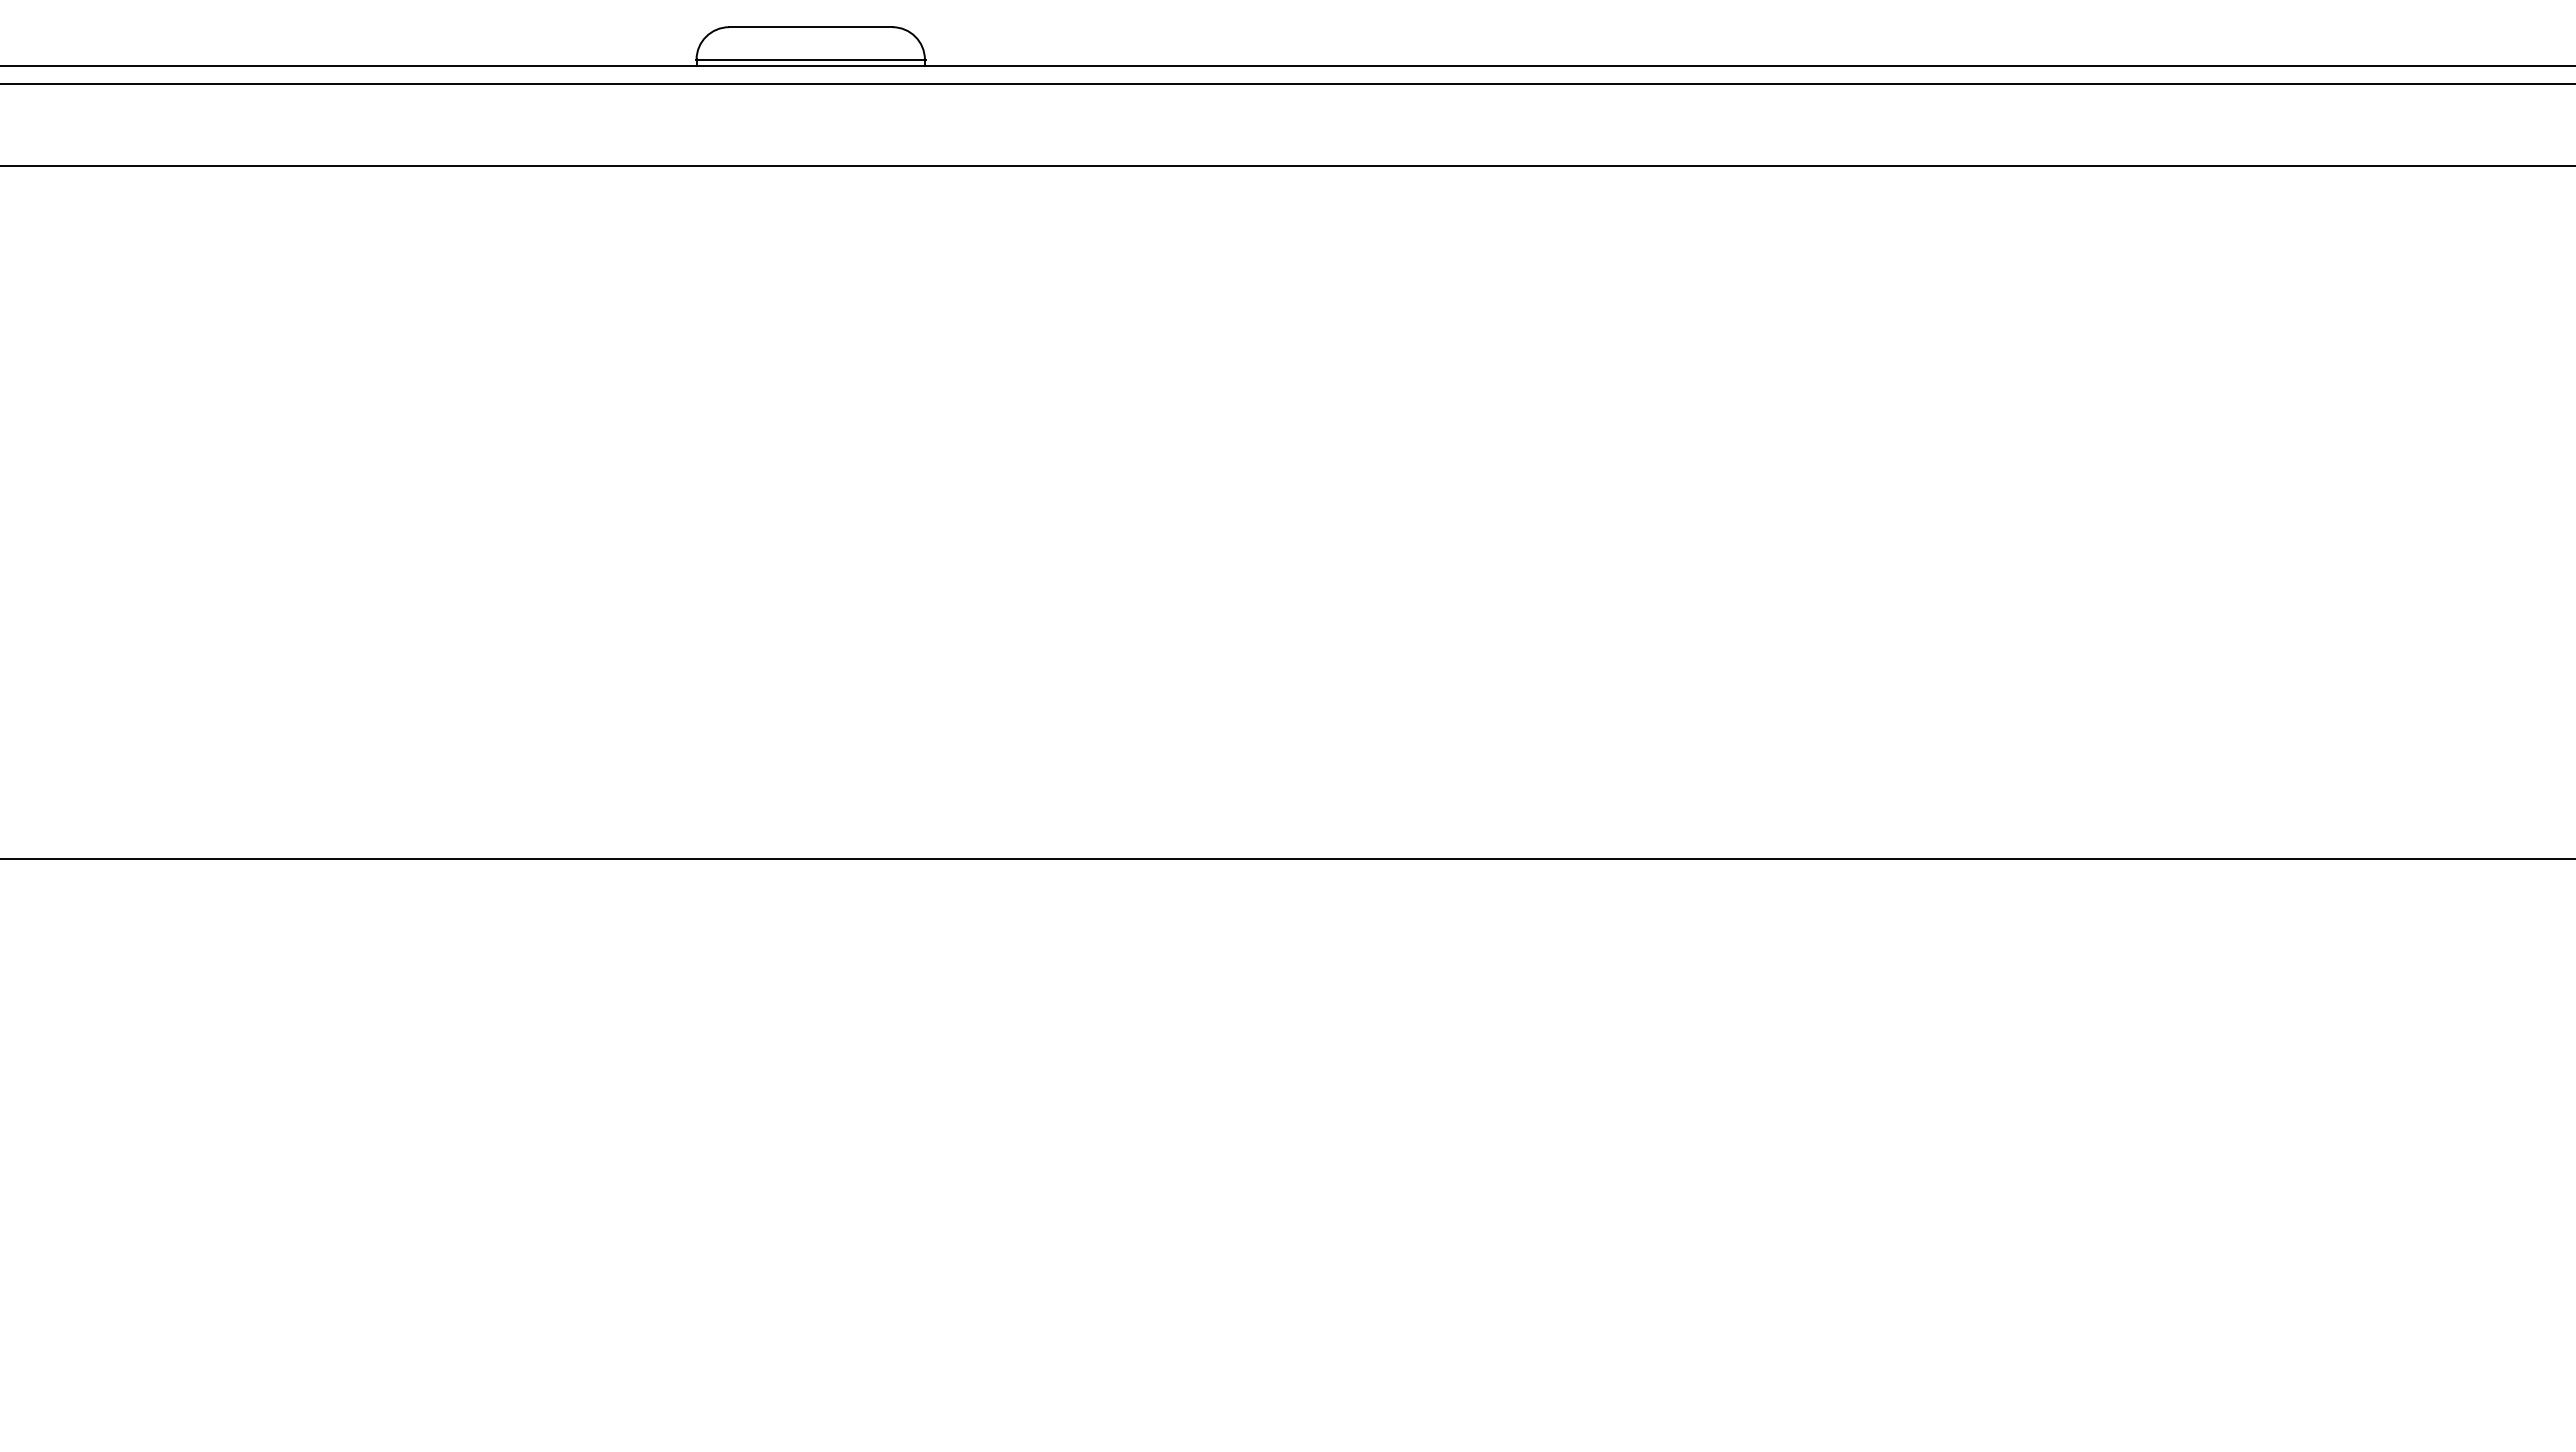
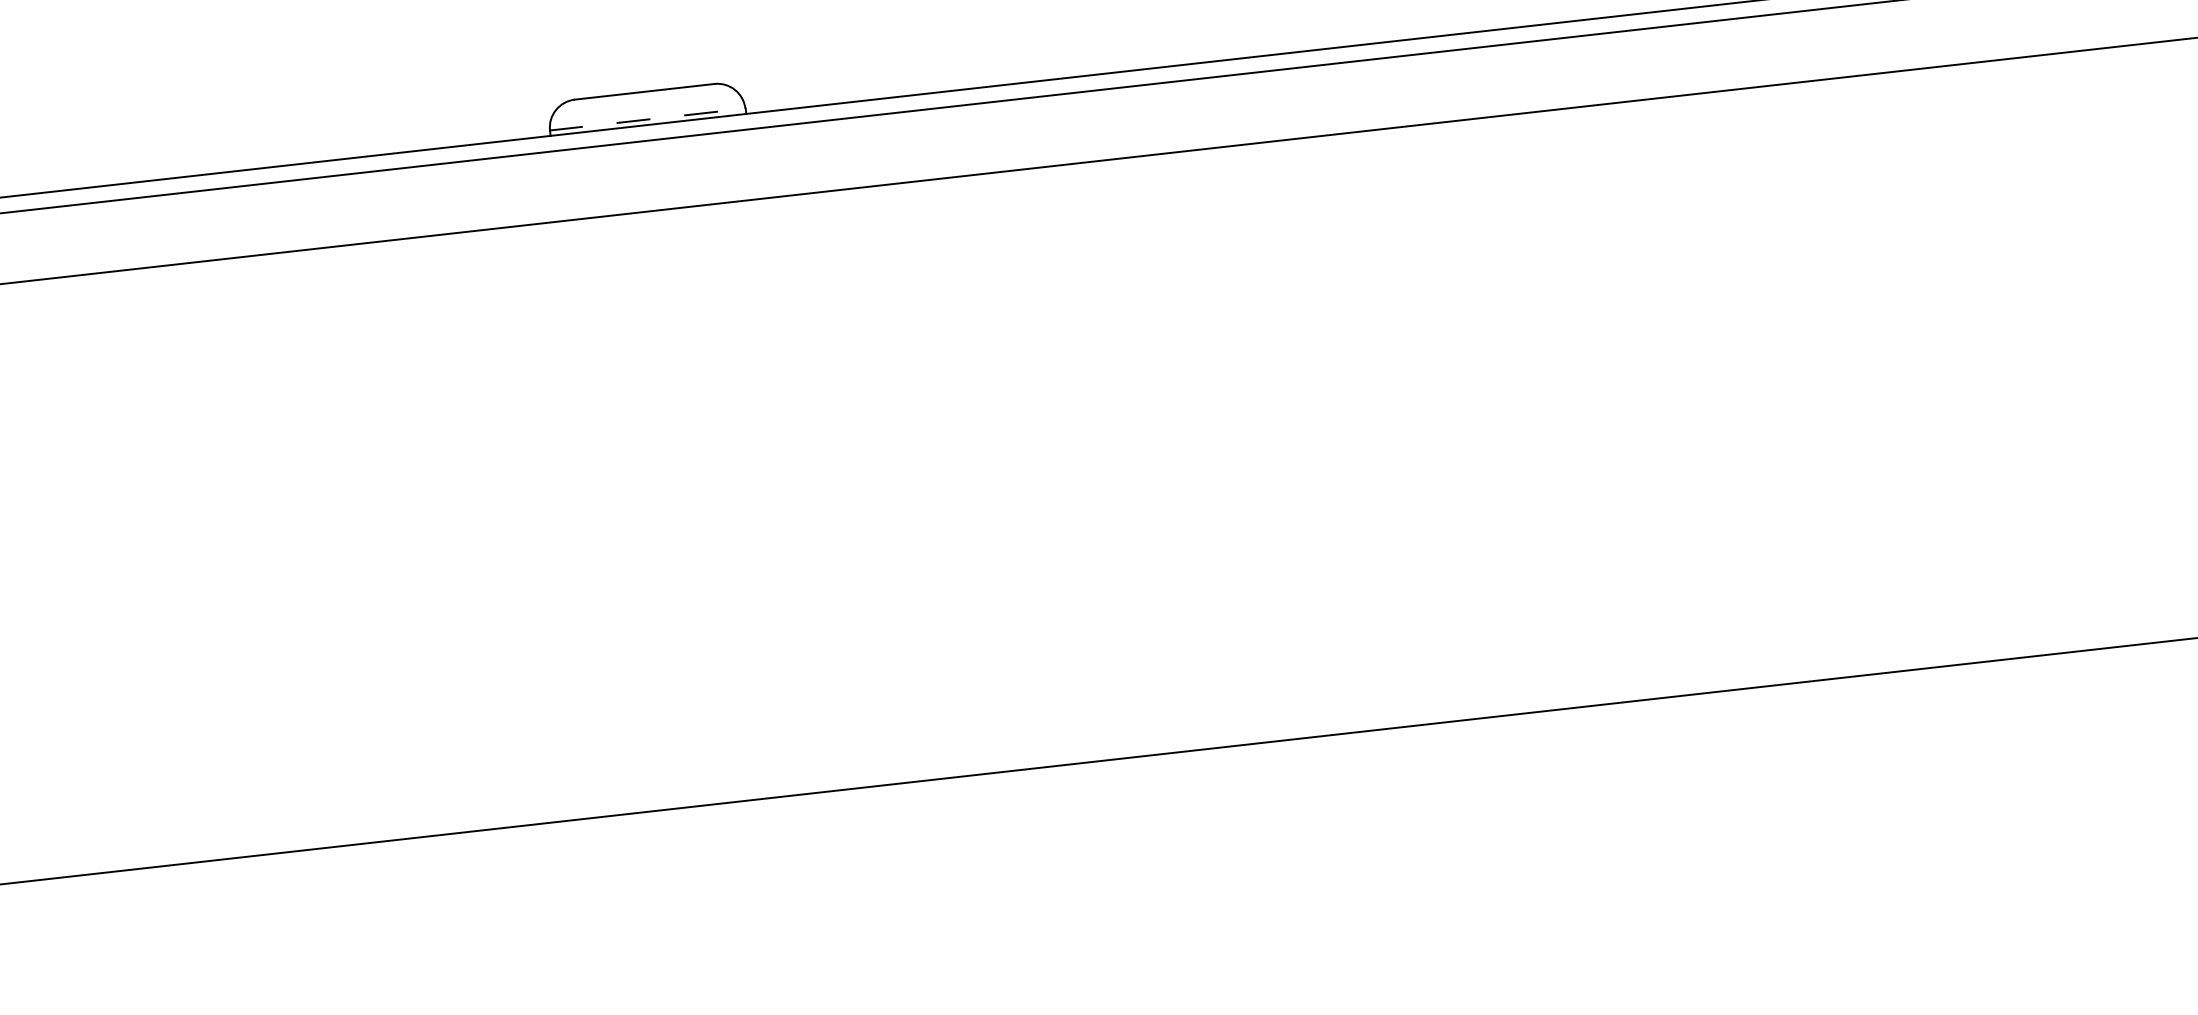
line: (810, 59) -> (647, 119), solid -> dashed

